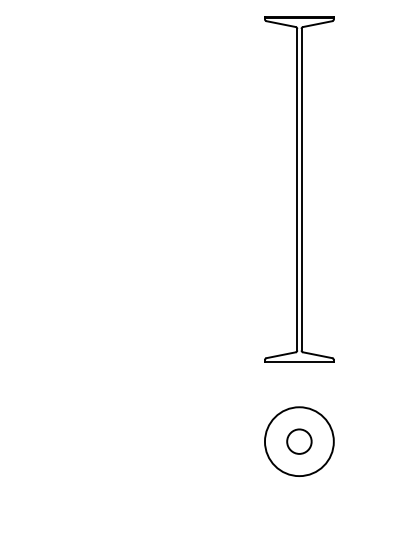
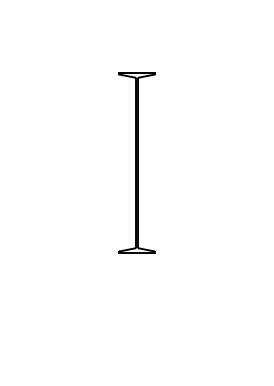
part: (298, 442) -> (136, 295), removed

